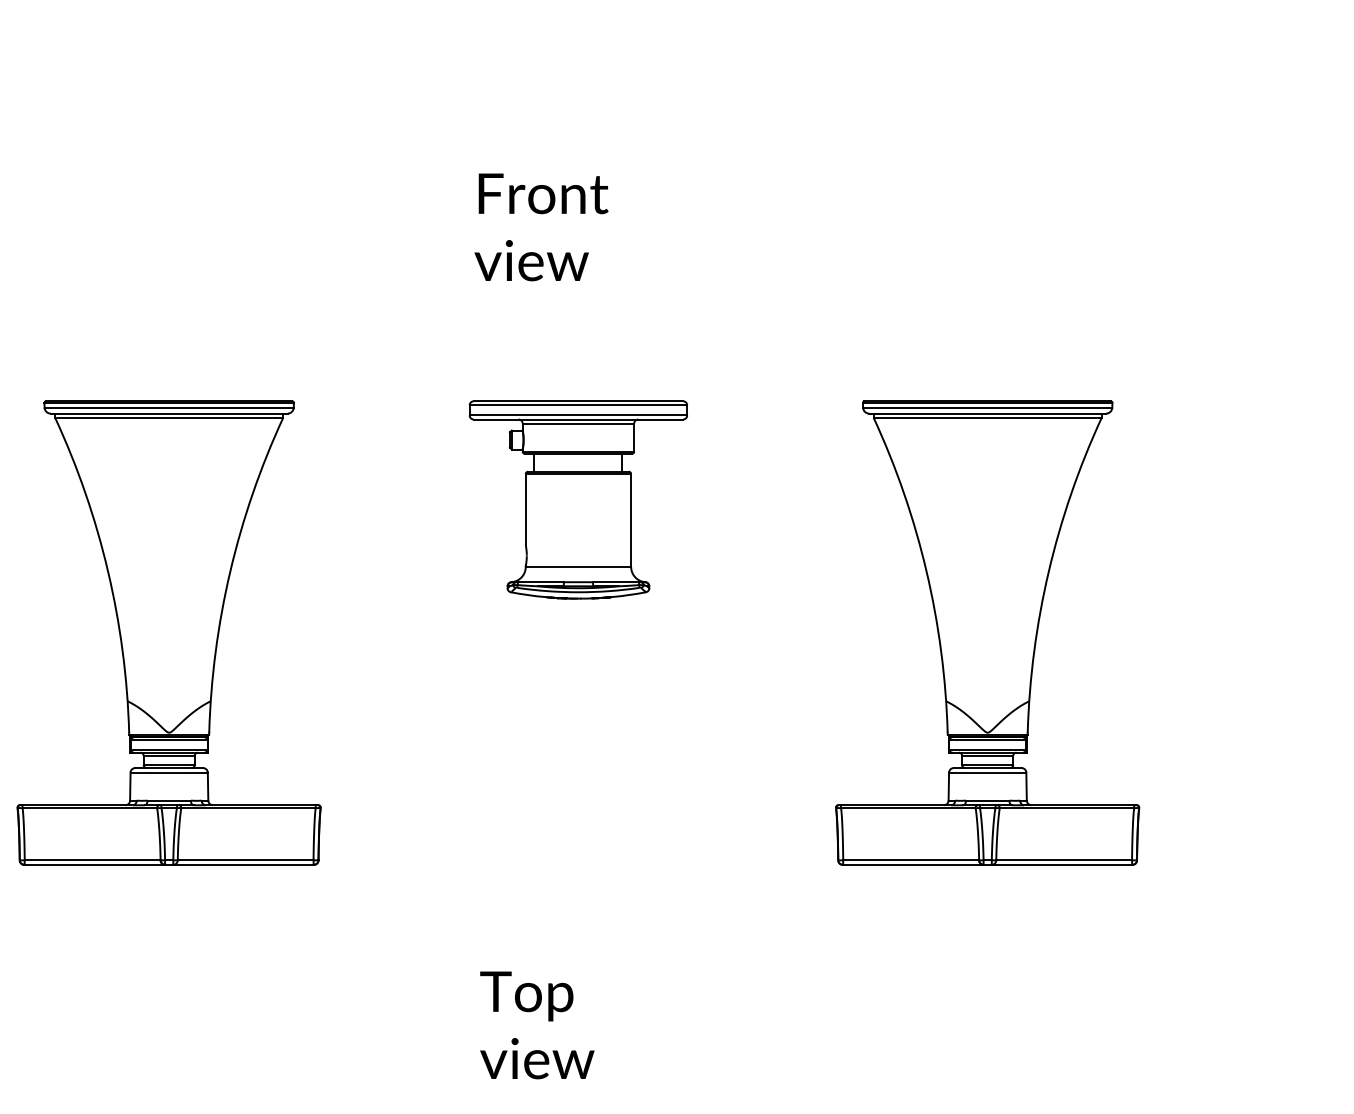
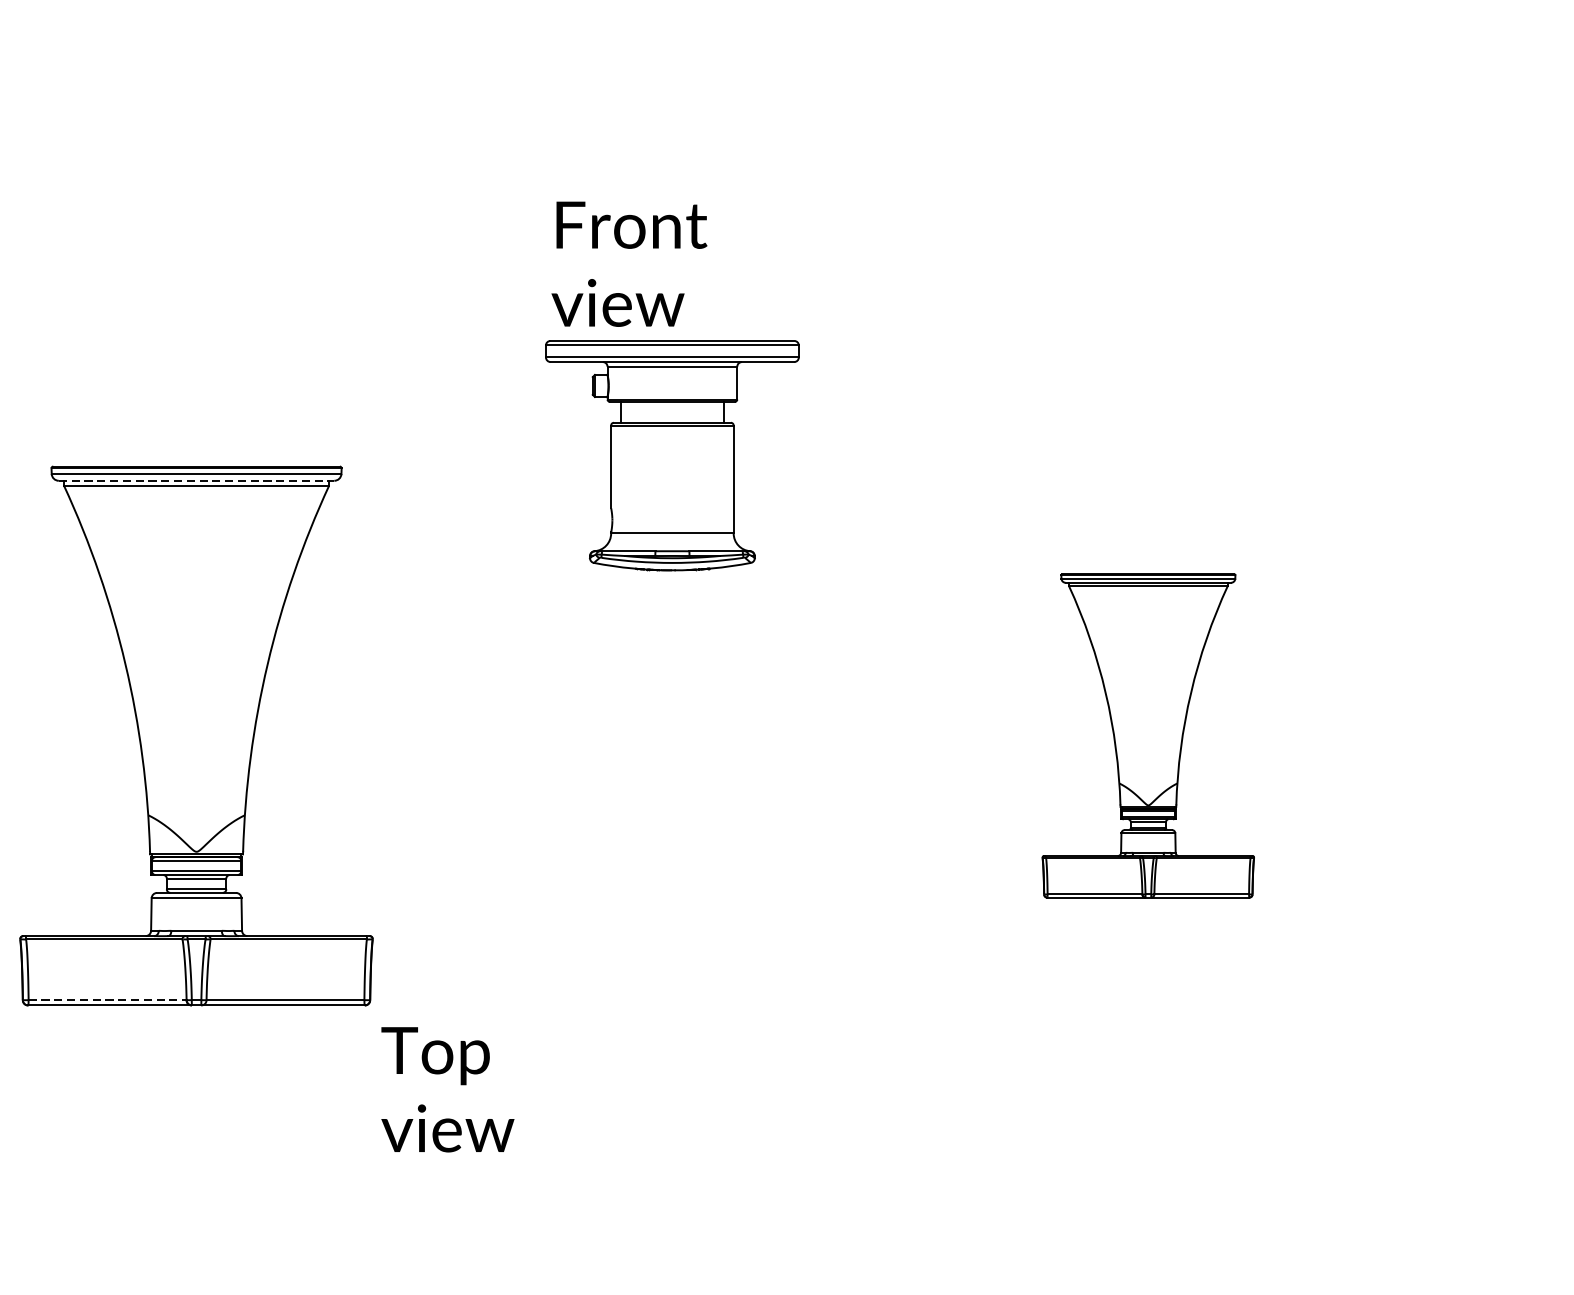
line: (169, 413) -> (196, 480), solid -> dashed
part: (578, 499) -> (672, 455), moved
part: (987, 632) -> (1148, 735), size x0.6
line: (92, 860) -> (107, 1000), solid -> dashed
text: (537, 1025) -> (448, 1089), moved

